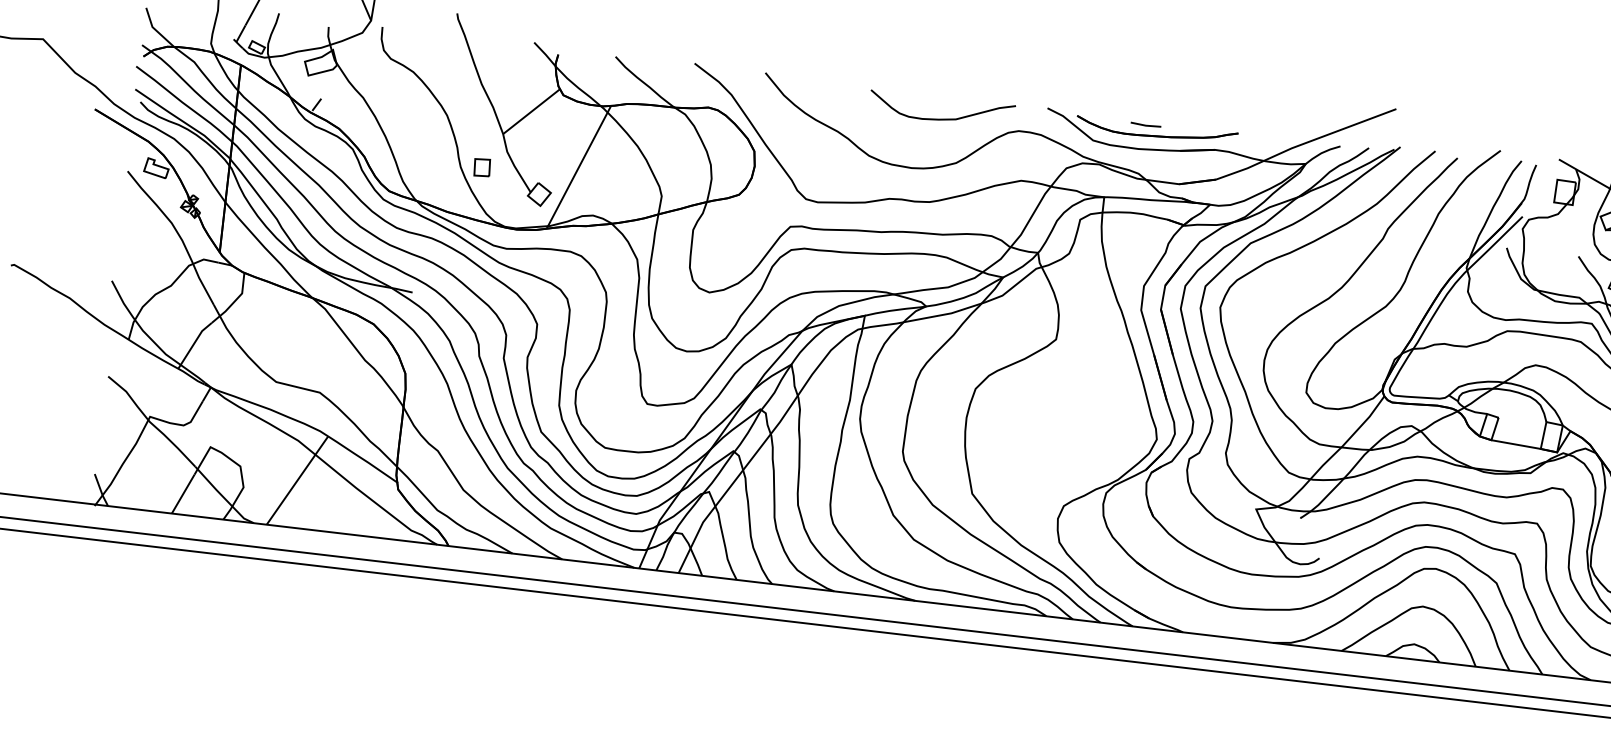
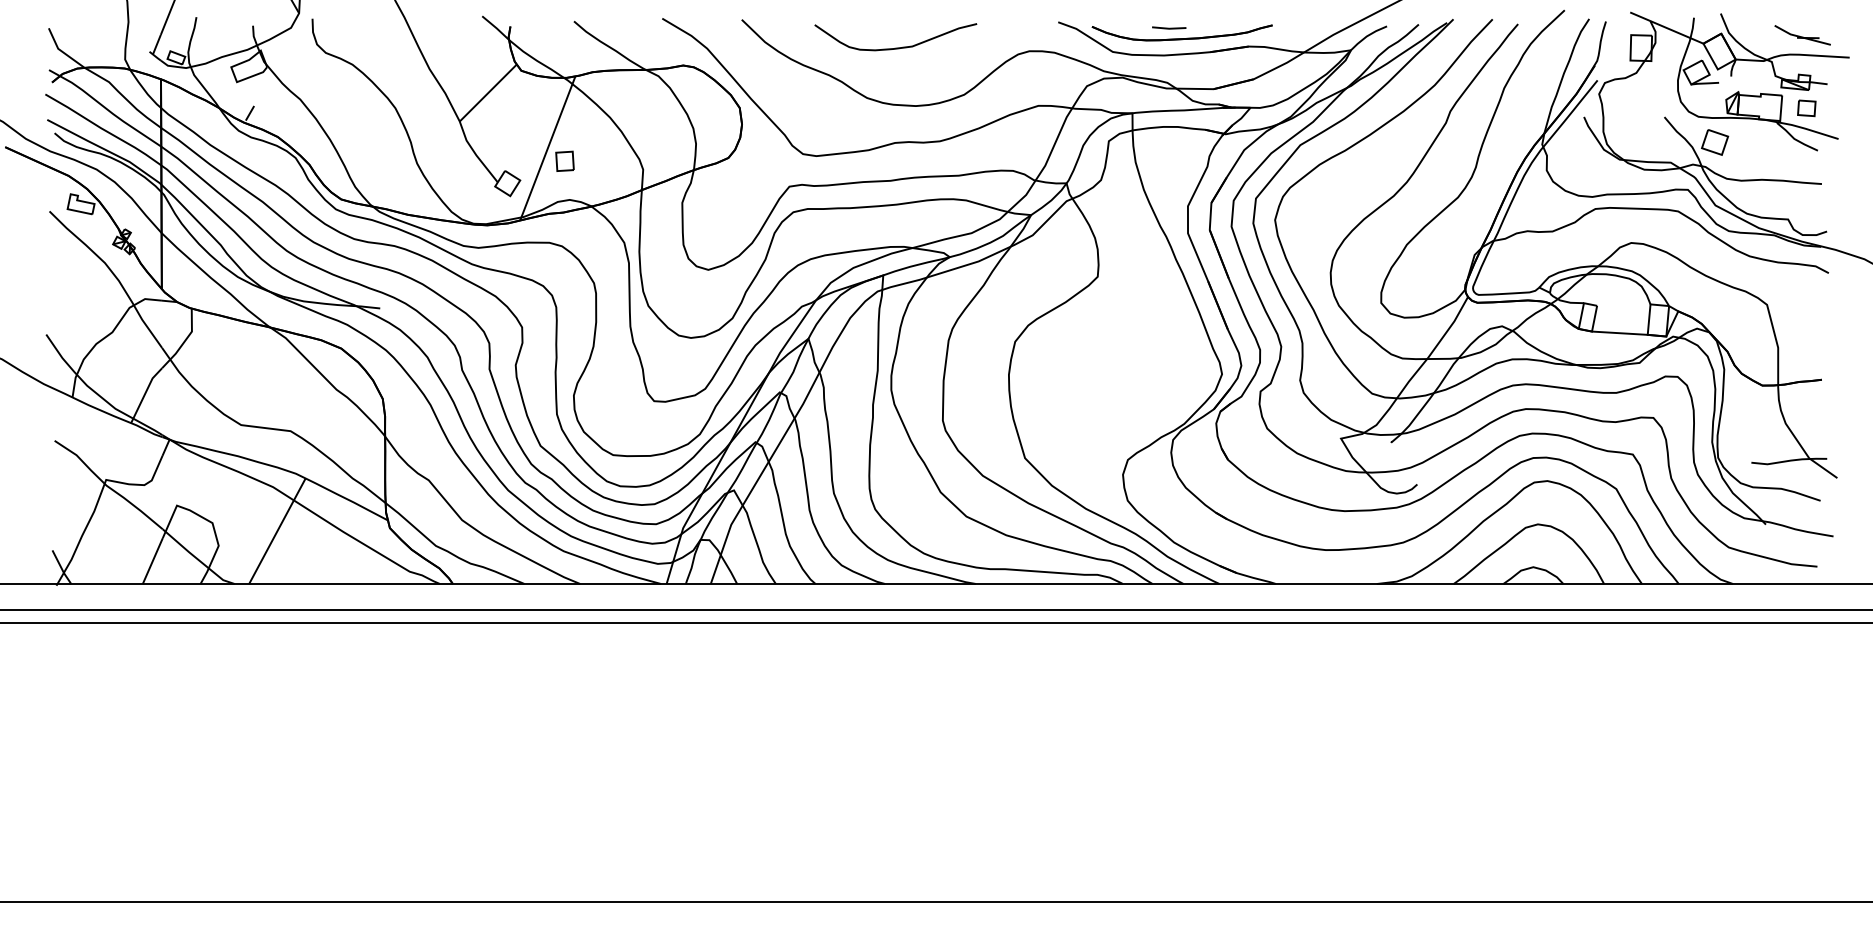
curve: (940, 118) -> (895, 47), moved
part: (481, 166) -> (564, 160), moved

